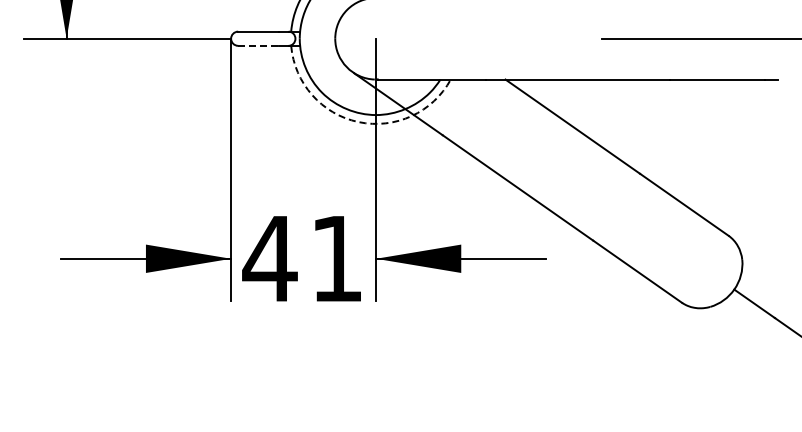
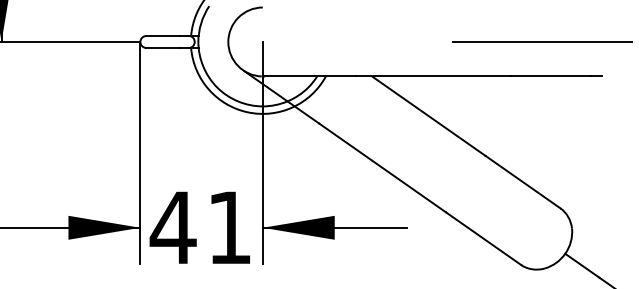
line: (258, 45) -> (163, 47), dashed -> solid
arc: (358, 122) -> (247, 112), dashed -> solid

